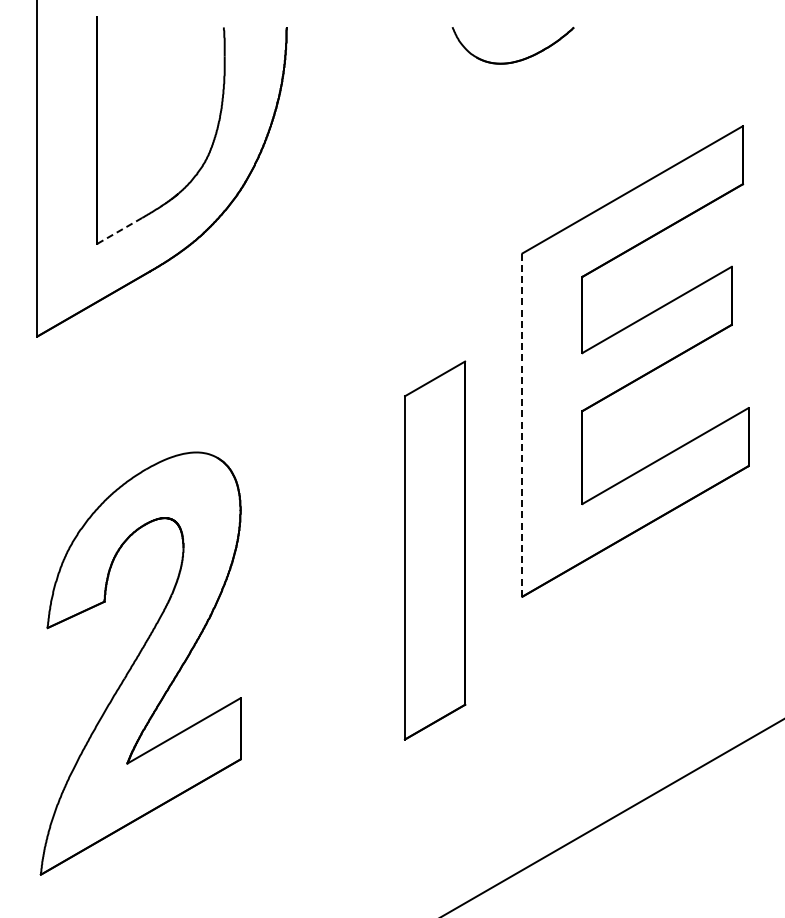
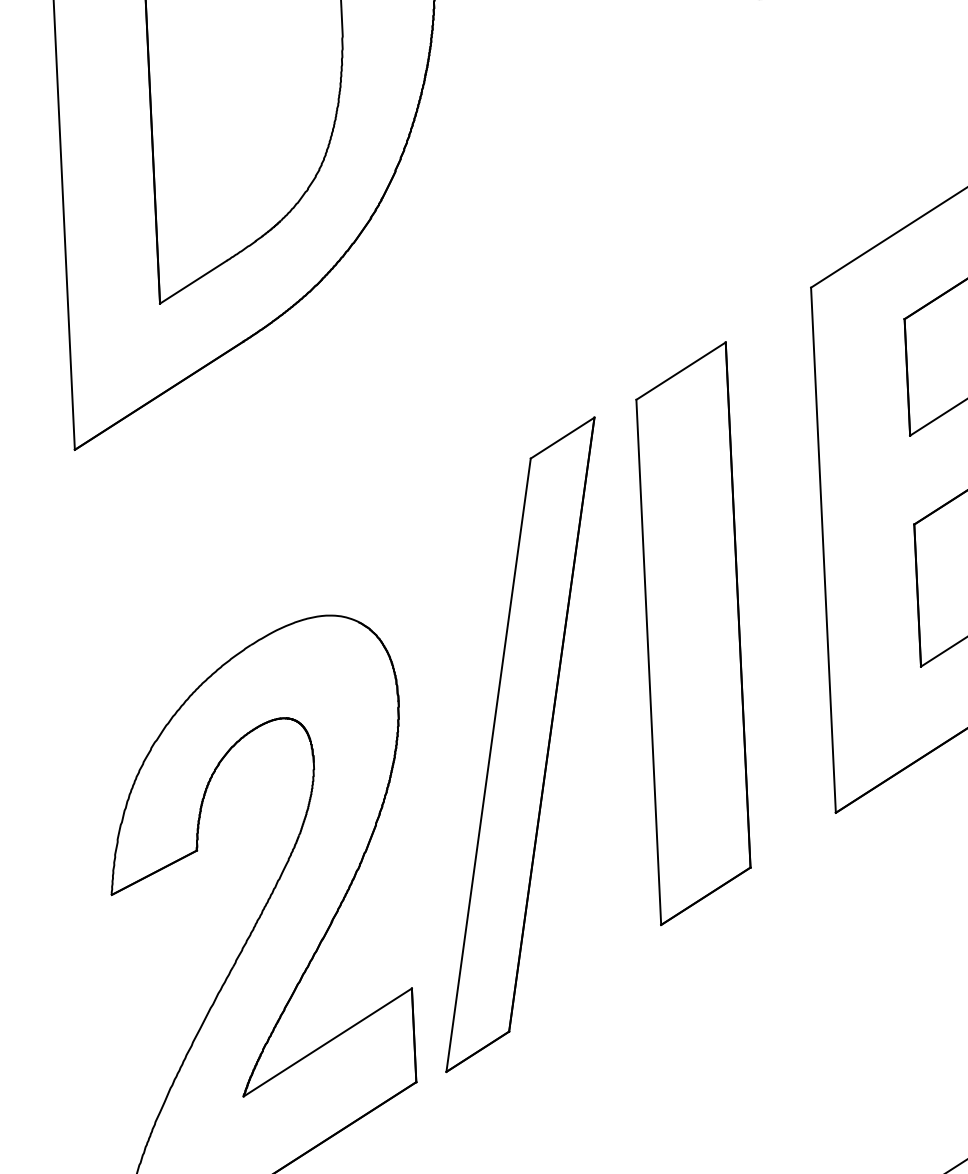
line: (119, 230) -> (193, 281), dashed -> solid
line: (522, 425) -> (823, 550), dashed -> solid
part: (318, 542) -> (519, 744), added
part: (434, 550) -> (692, 633), moved

